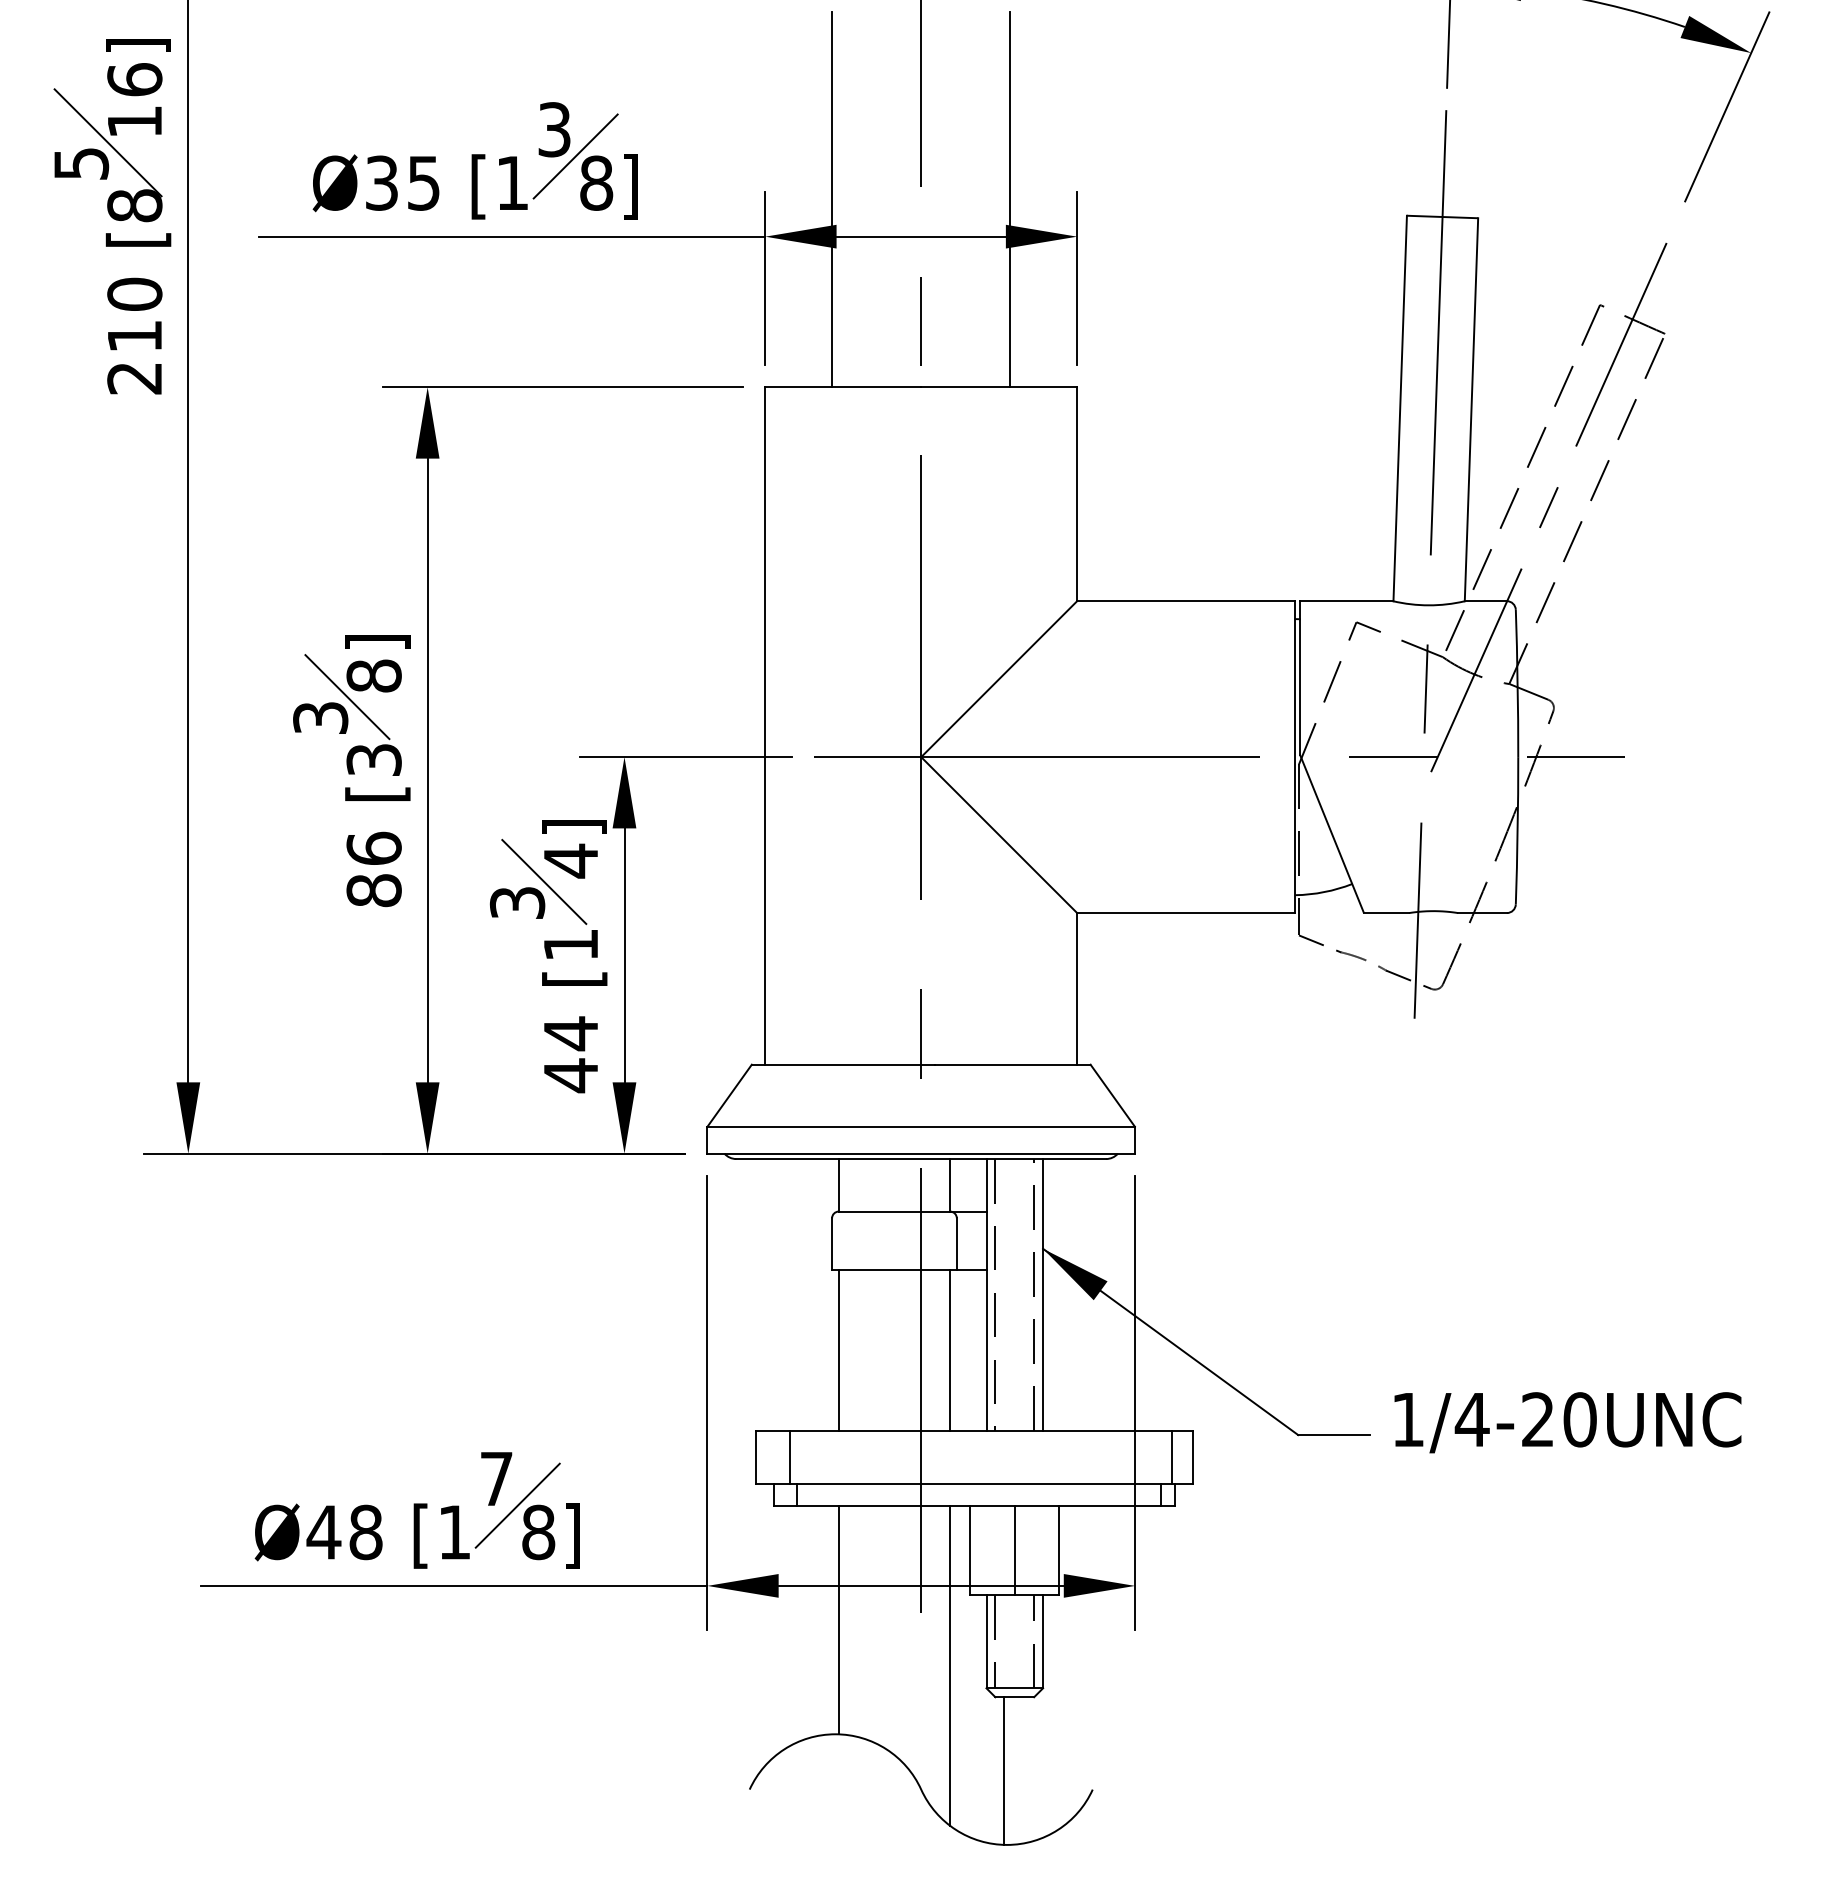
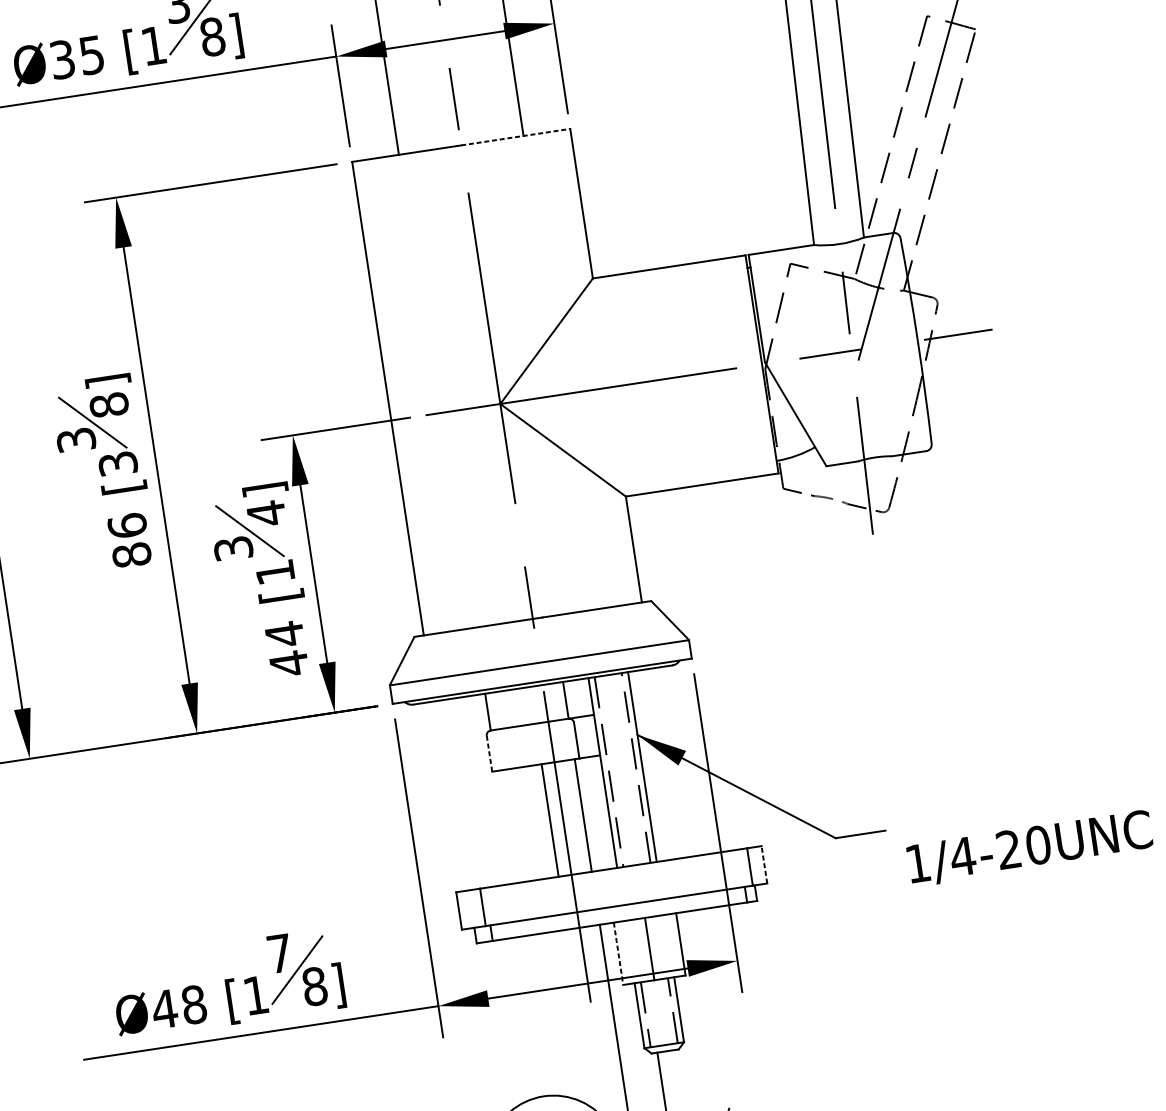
line: (999, 387) -> (515, 137), solid -> dashed
line: (832, 1243) -> (489, 753), solid -> dashed
line: (838, 1349) -> (549, 820), moved
text: (1567, 1422) -> (1029, 848), moved
line: (1193, 1457) -> (764, 864), solid -> dashed
line: (970, 1550) -> (618, 953), solid -> dashed
line: (838, 1620) -> (533, 1016), removed

